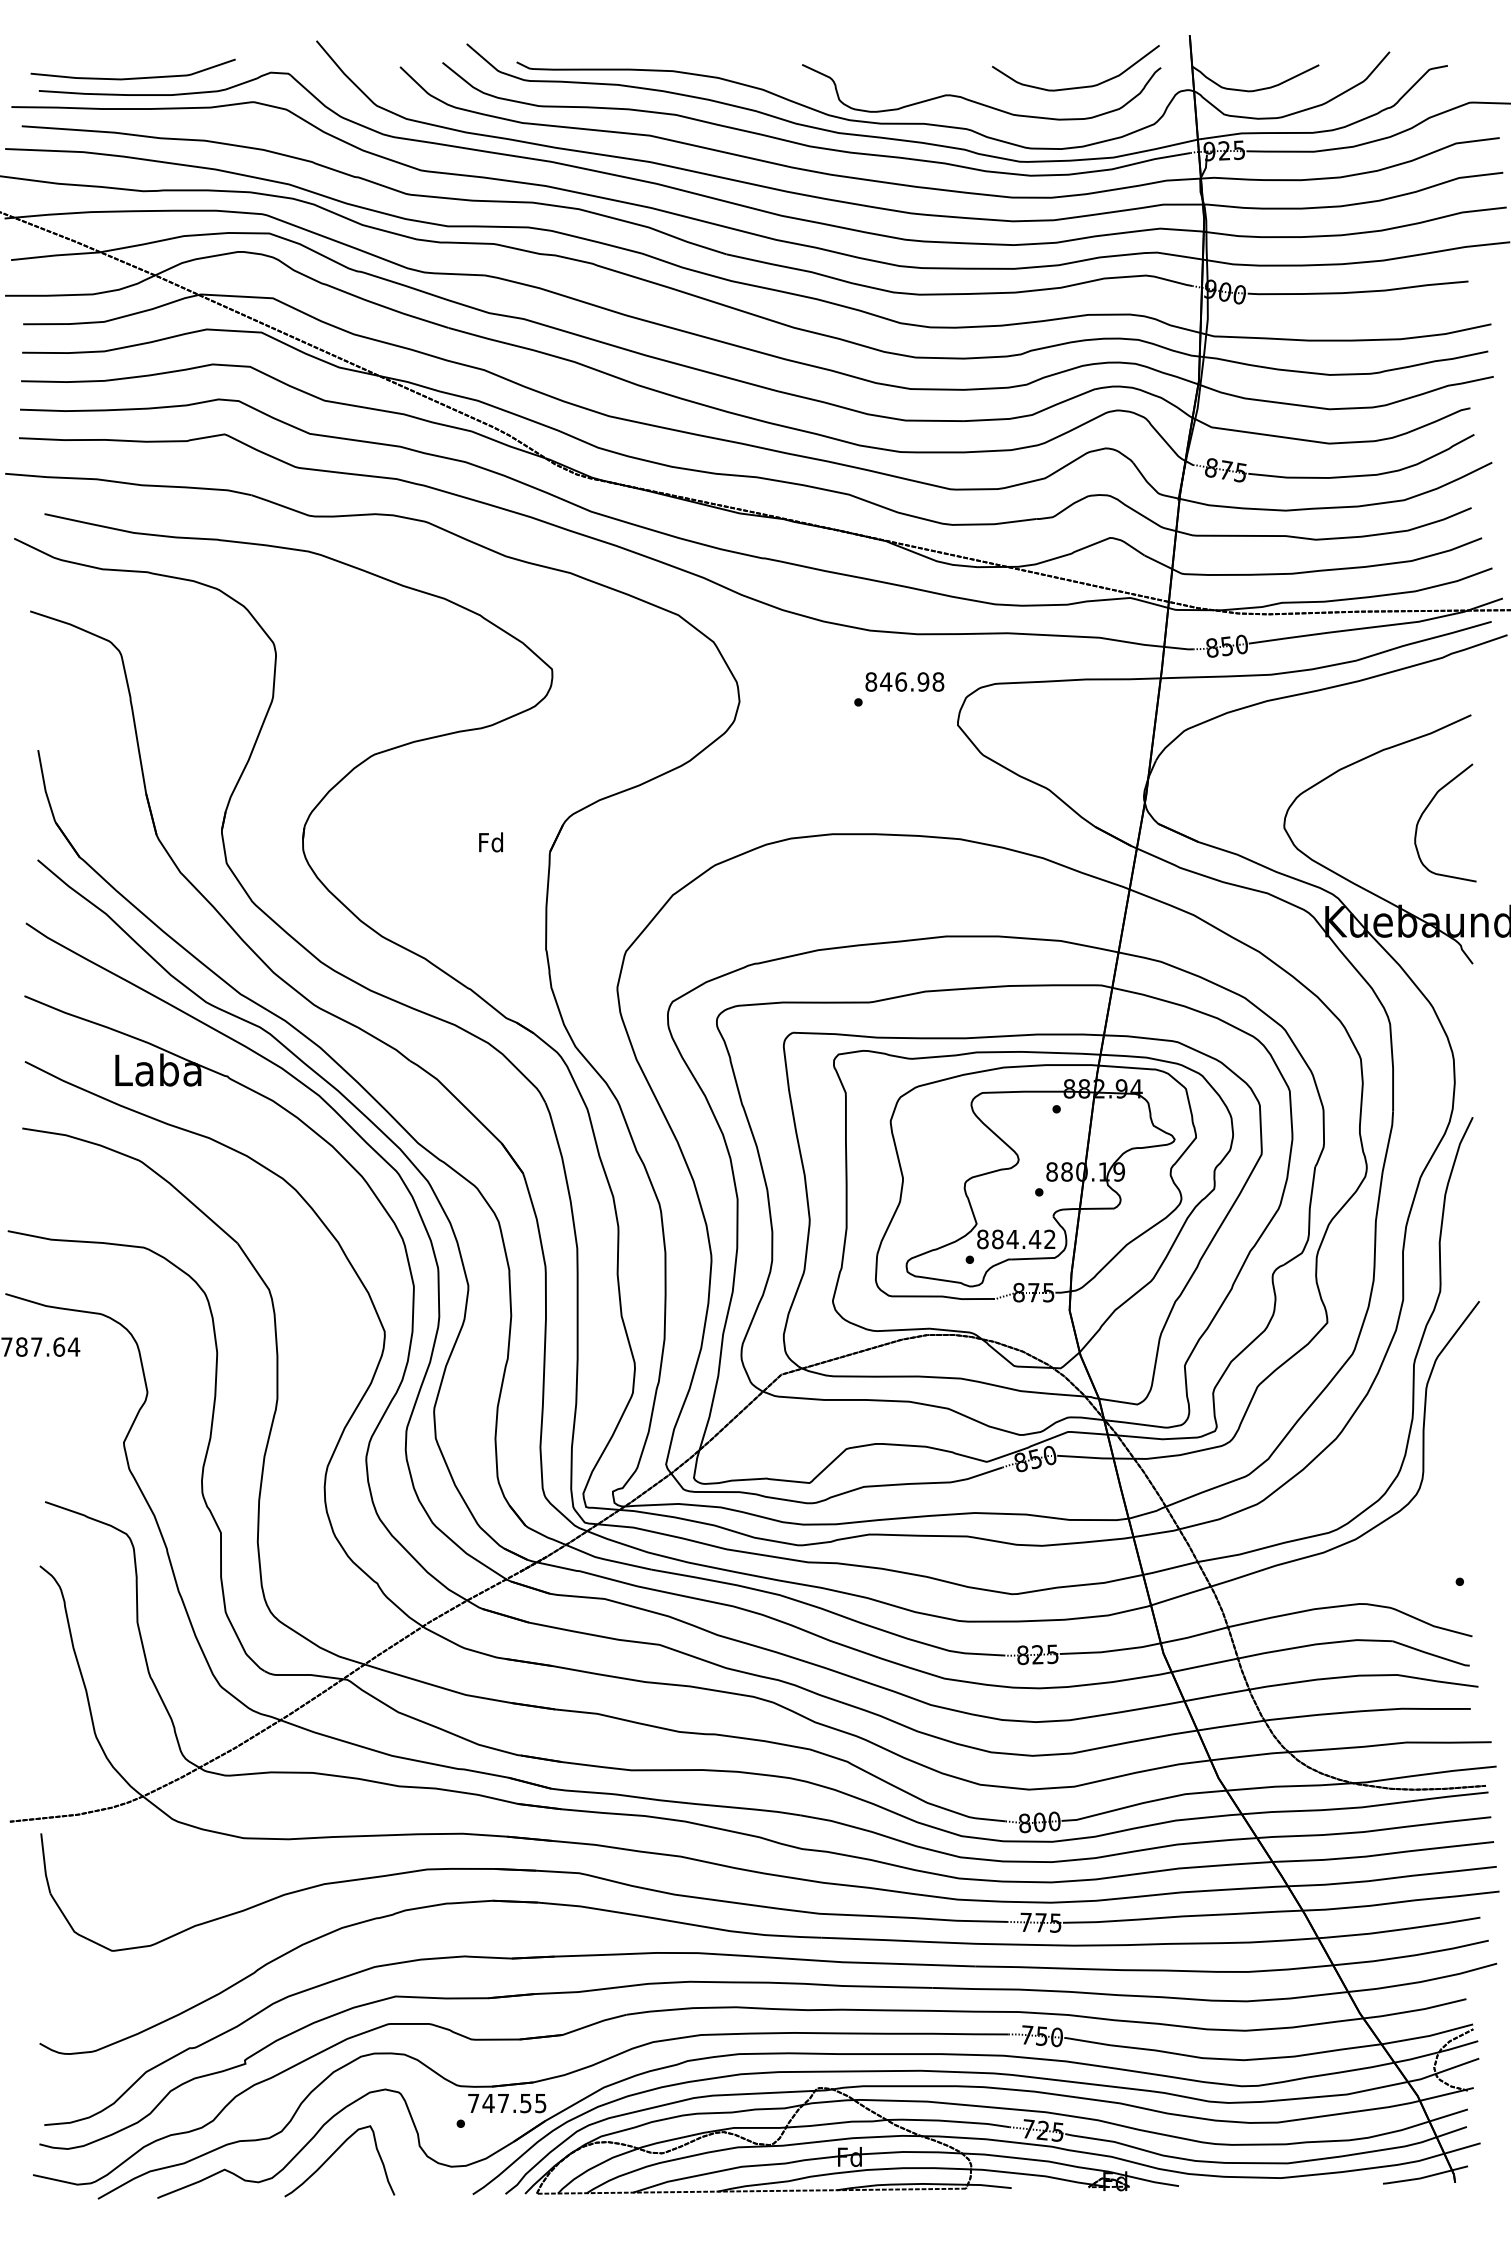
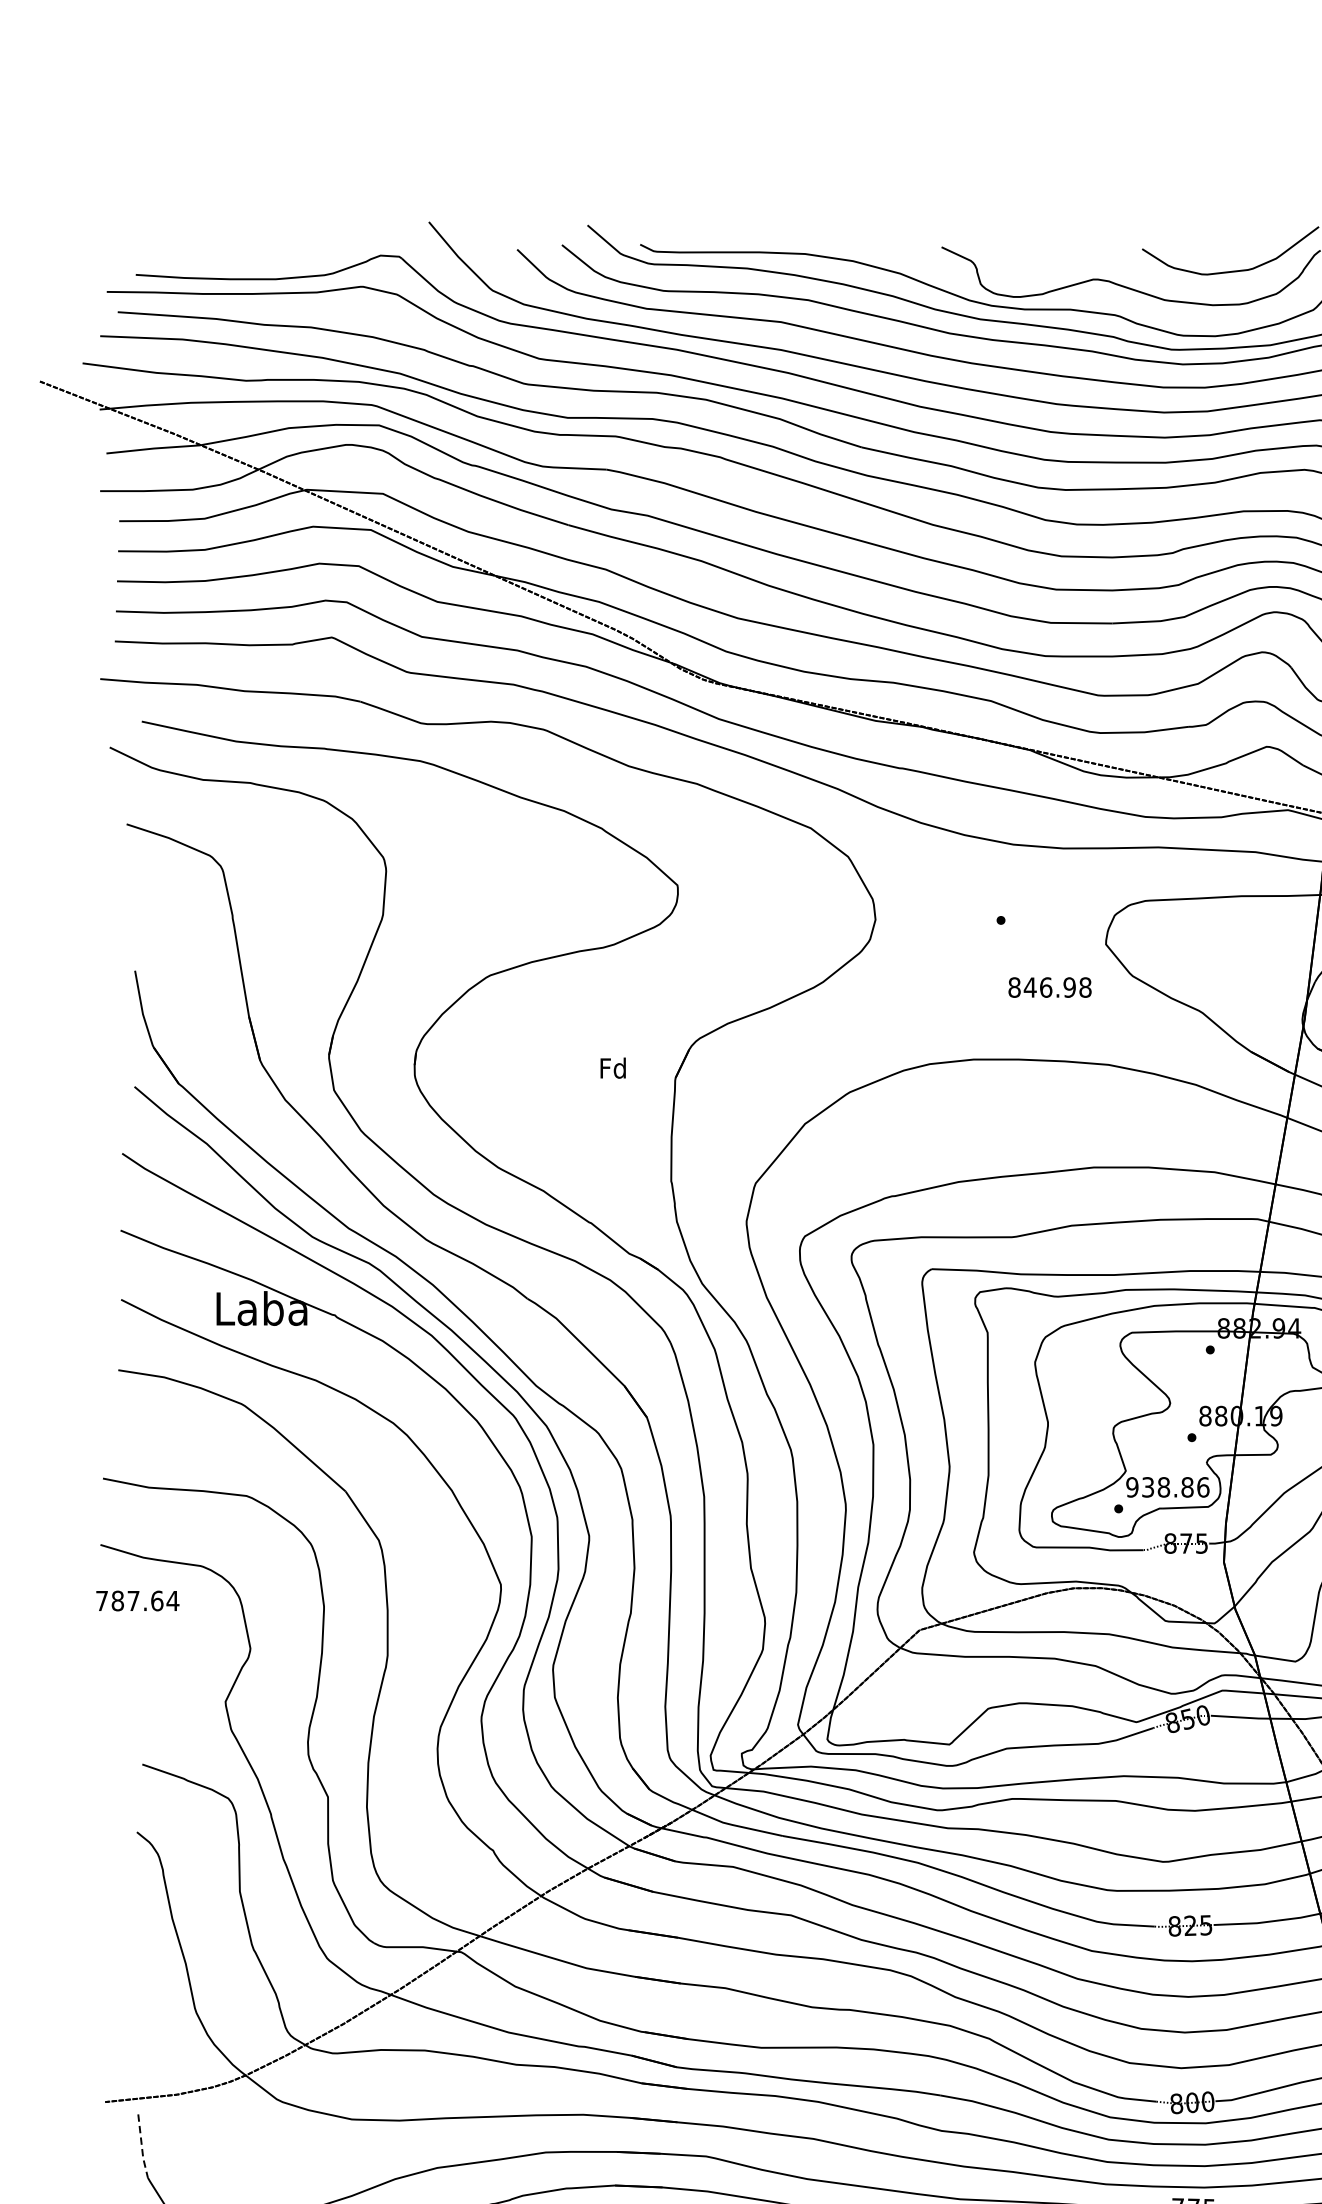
curve: (132, 77) -> (234, 260), removed
text: (904, 681) -> (1049, 987), moved
text: (1016, 1239) -> (1167, 1487), 884.42 -> 938.86
line: (44, 1865) -> (141, 2148), solid -> dashed

